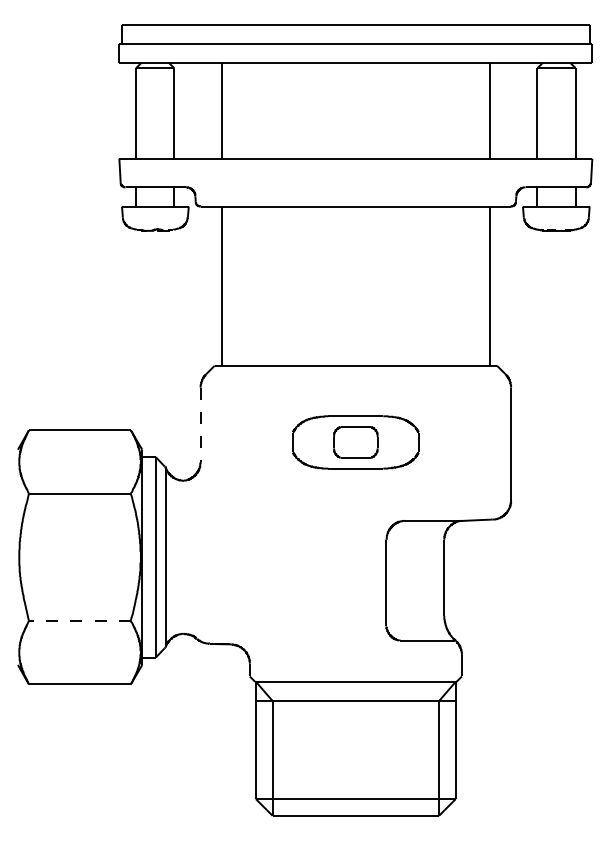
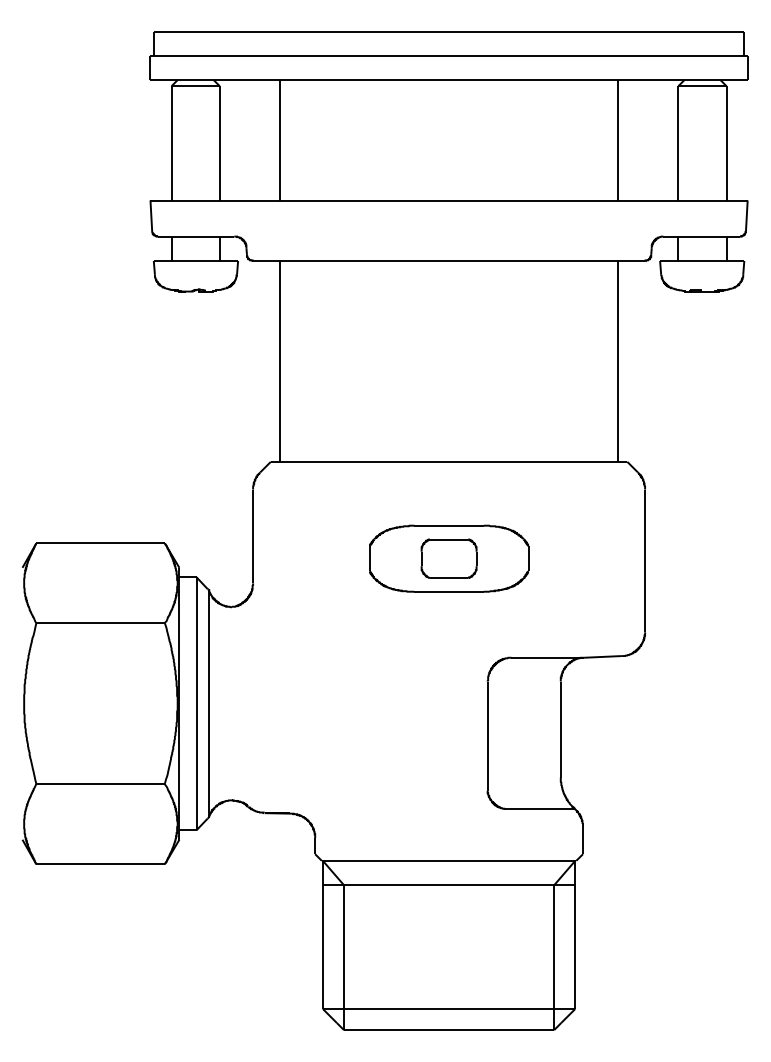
line: (200, 424) -> (253, 536), dashed -> solid
line: (79, 620) -> (100, 783), dashed -> solid

